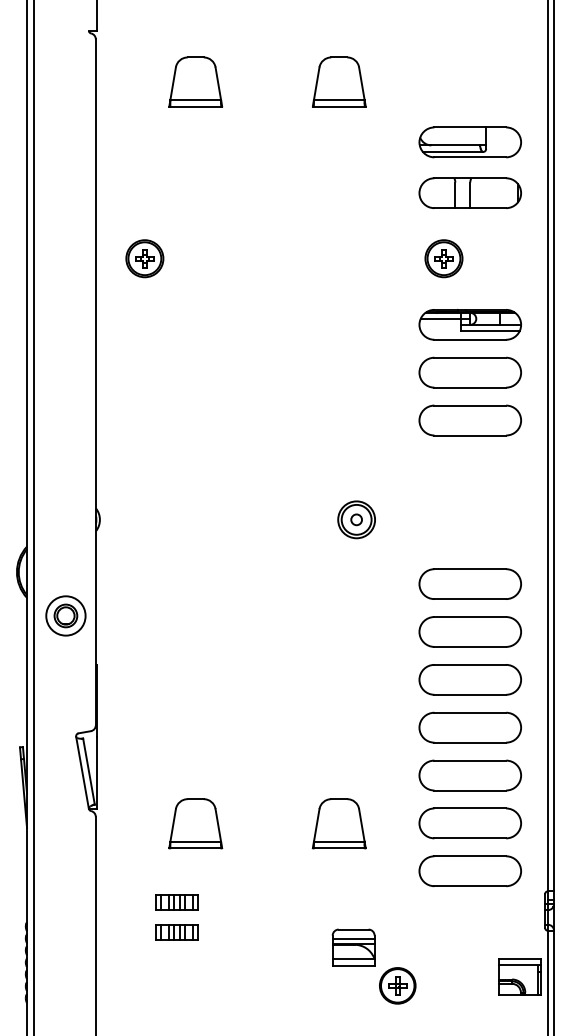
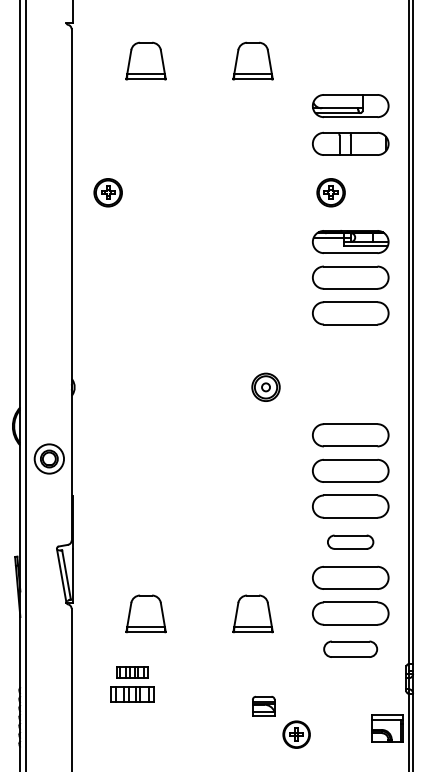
part: (469, 727) -> (350, 542), size x0.6
part: (469, 871) -> (350, 649), size x0.7
part: (176, 932) -> (131, 694), size x1.4
part: (353, 947) -> (263, 706), size x0.7

